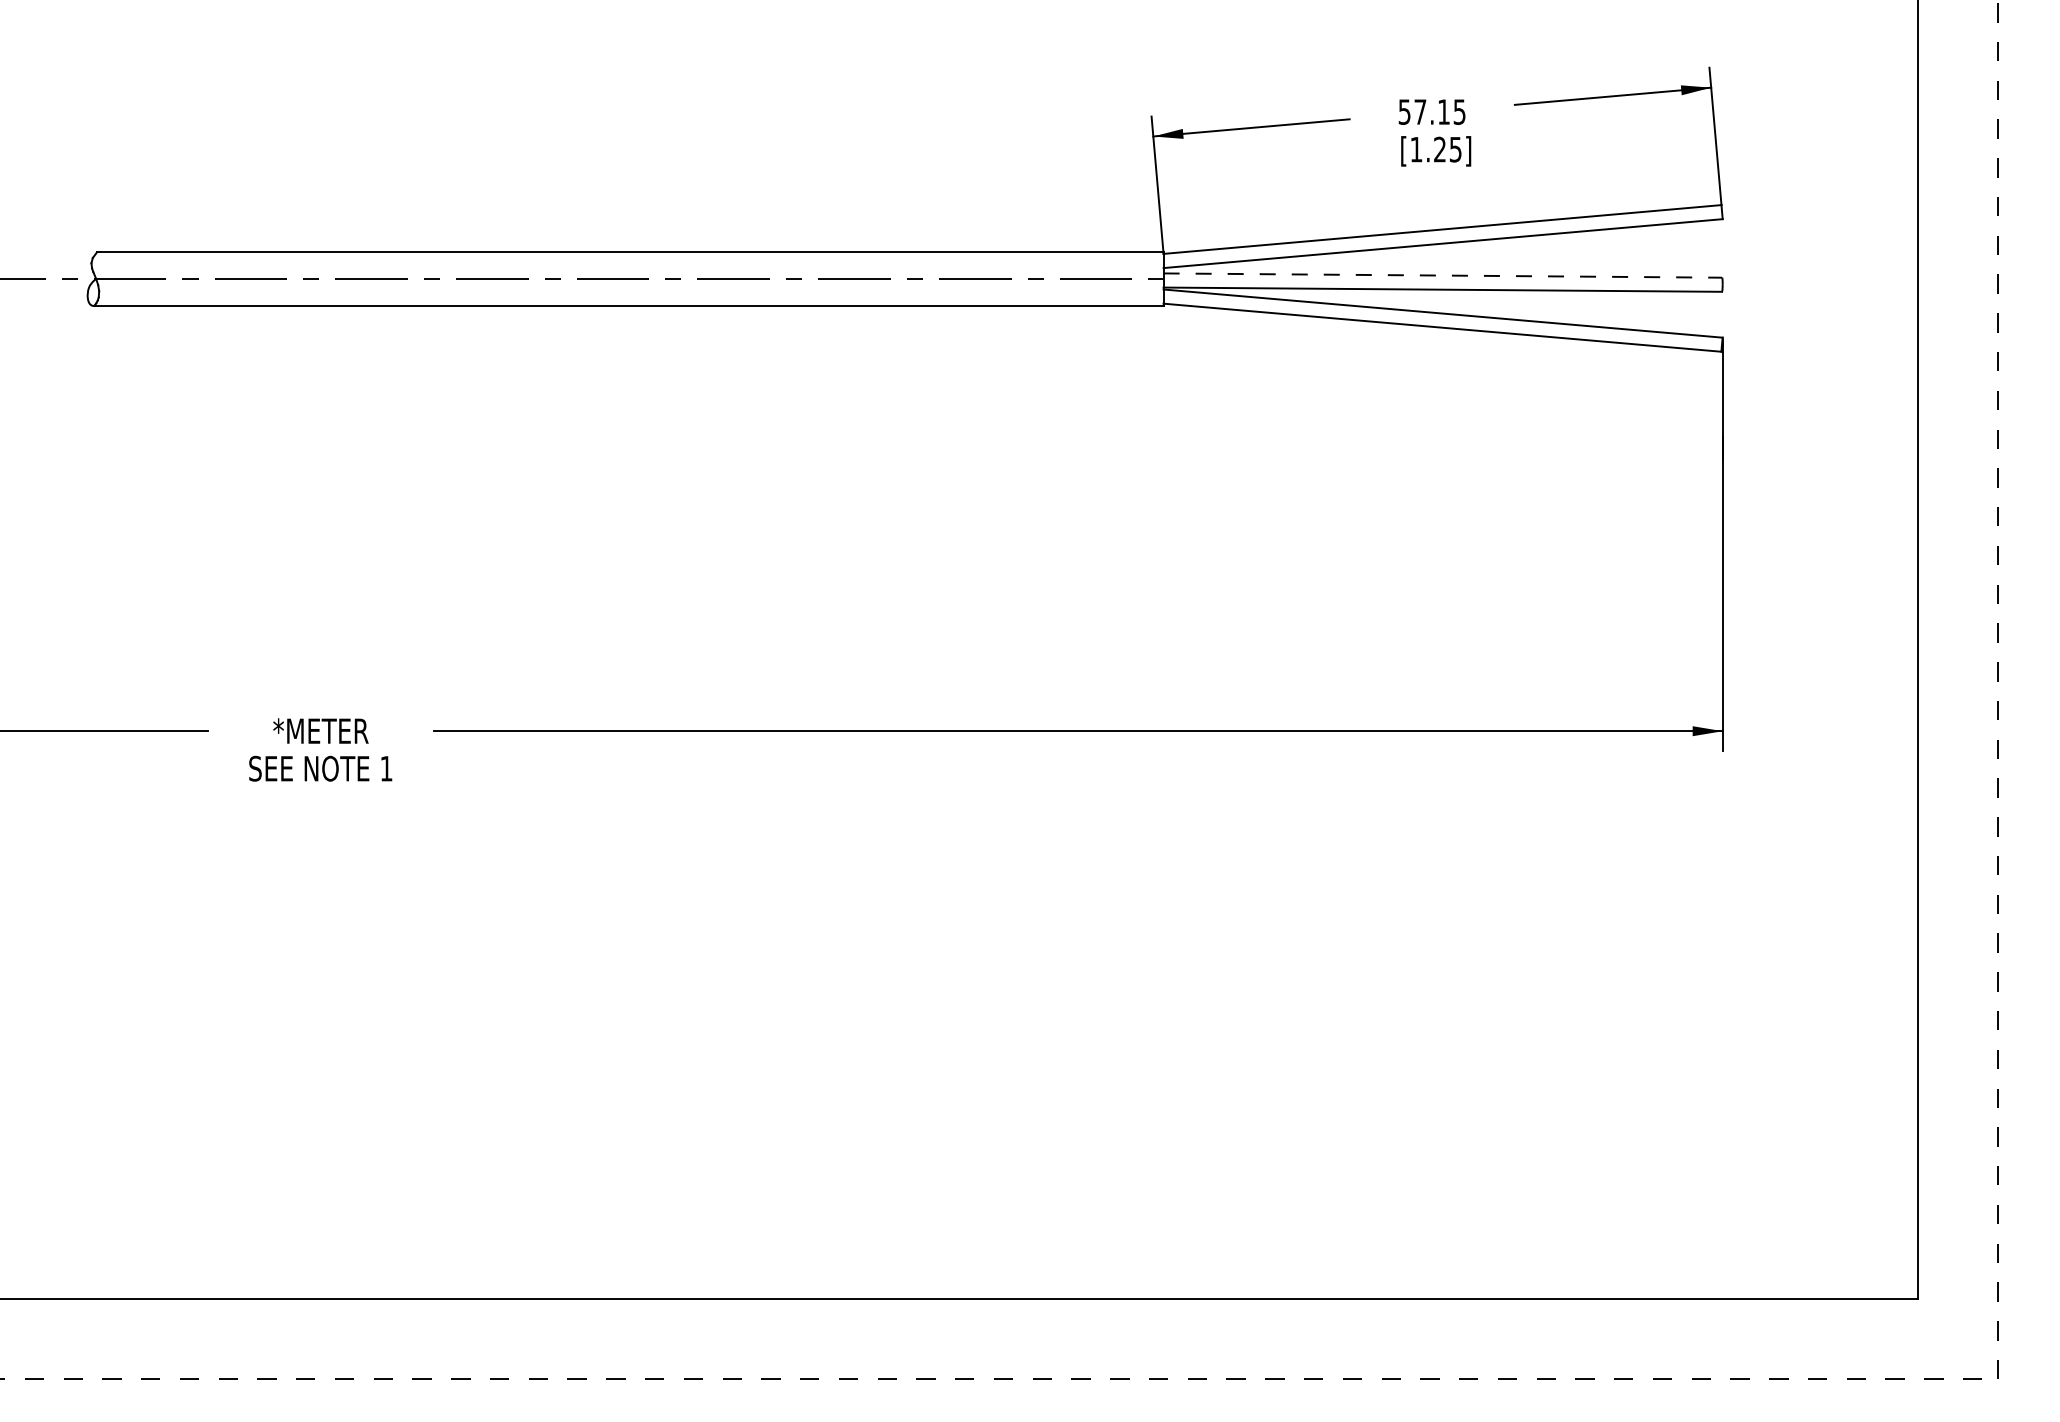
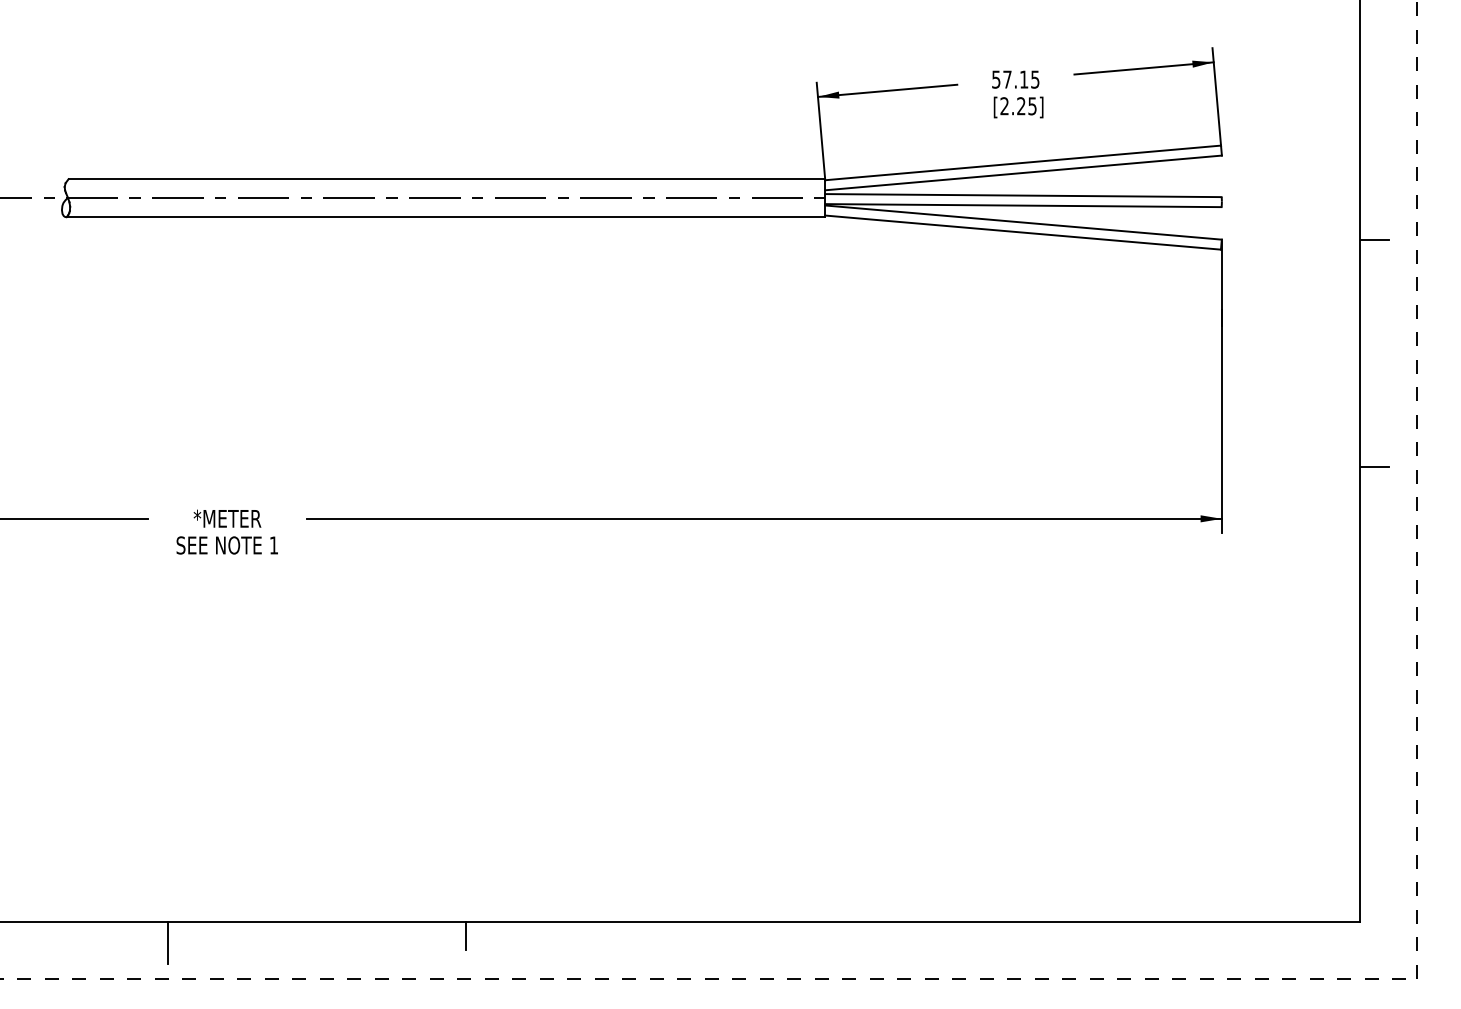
text: (1416, 149) -> (1004, 106), [1.25] -> [2.25]
line: (1443, 275) -> (1023, 195), dashed -> solid
line: (1938, 338) -> (1374, 240), added
line: (1938, 658) -> (1374, 467), added
line: (656, 1319) -> (465, 936), added
line: (236, 1329) -> (167, 943), added

